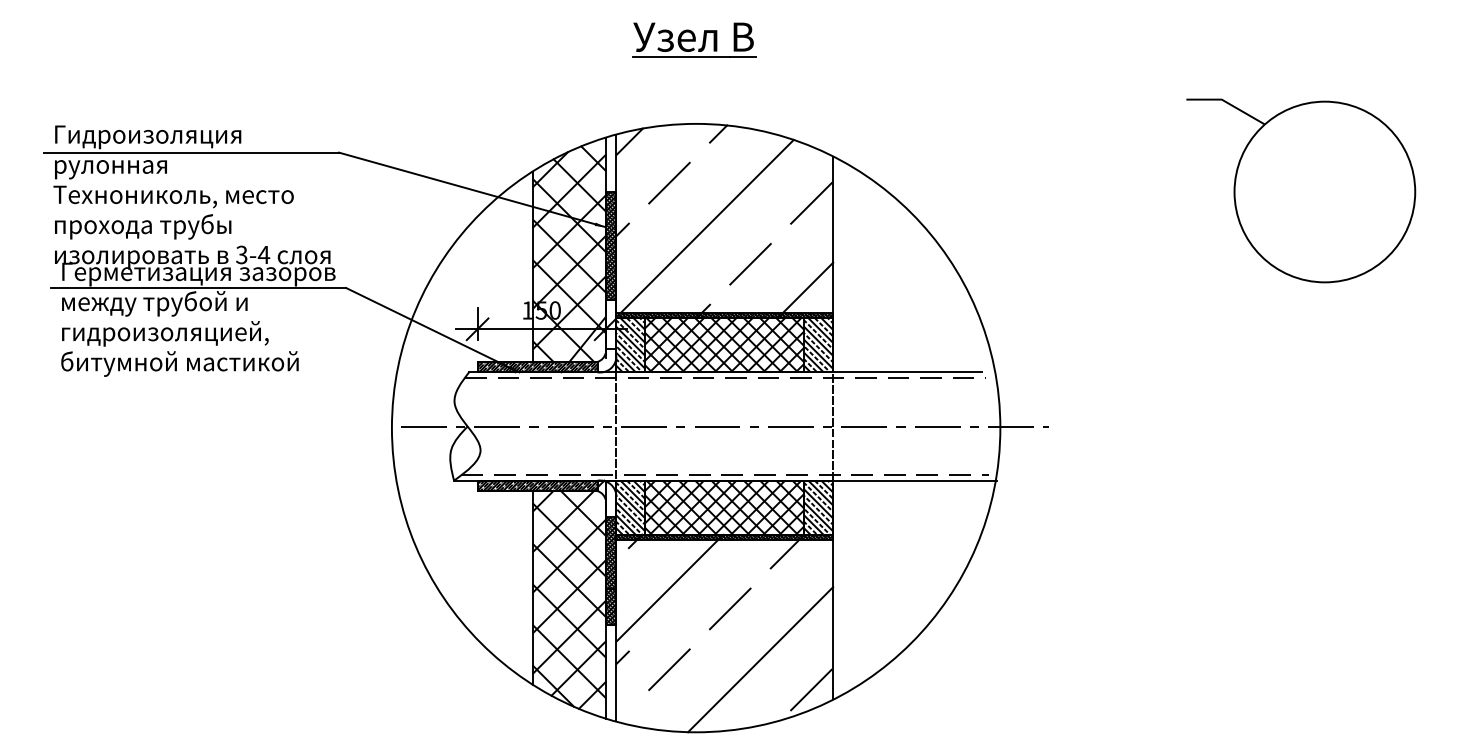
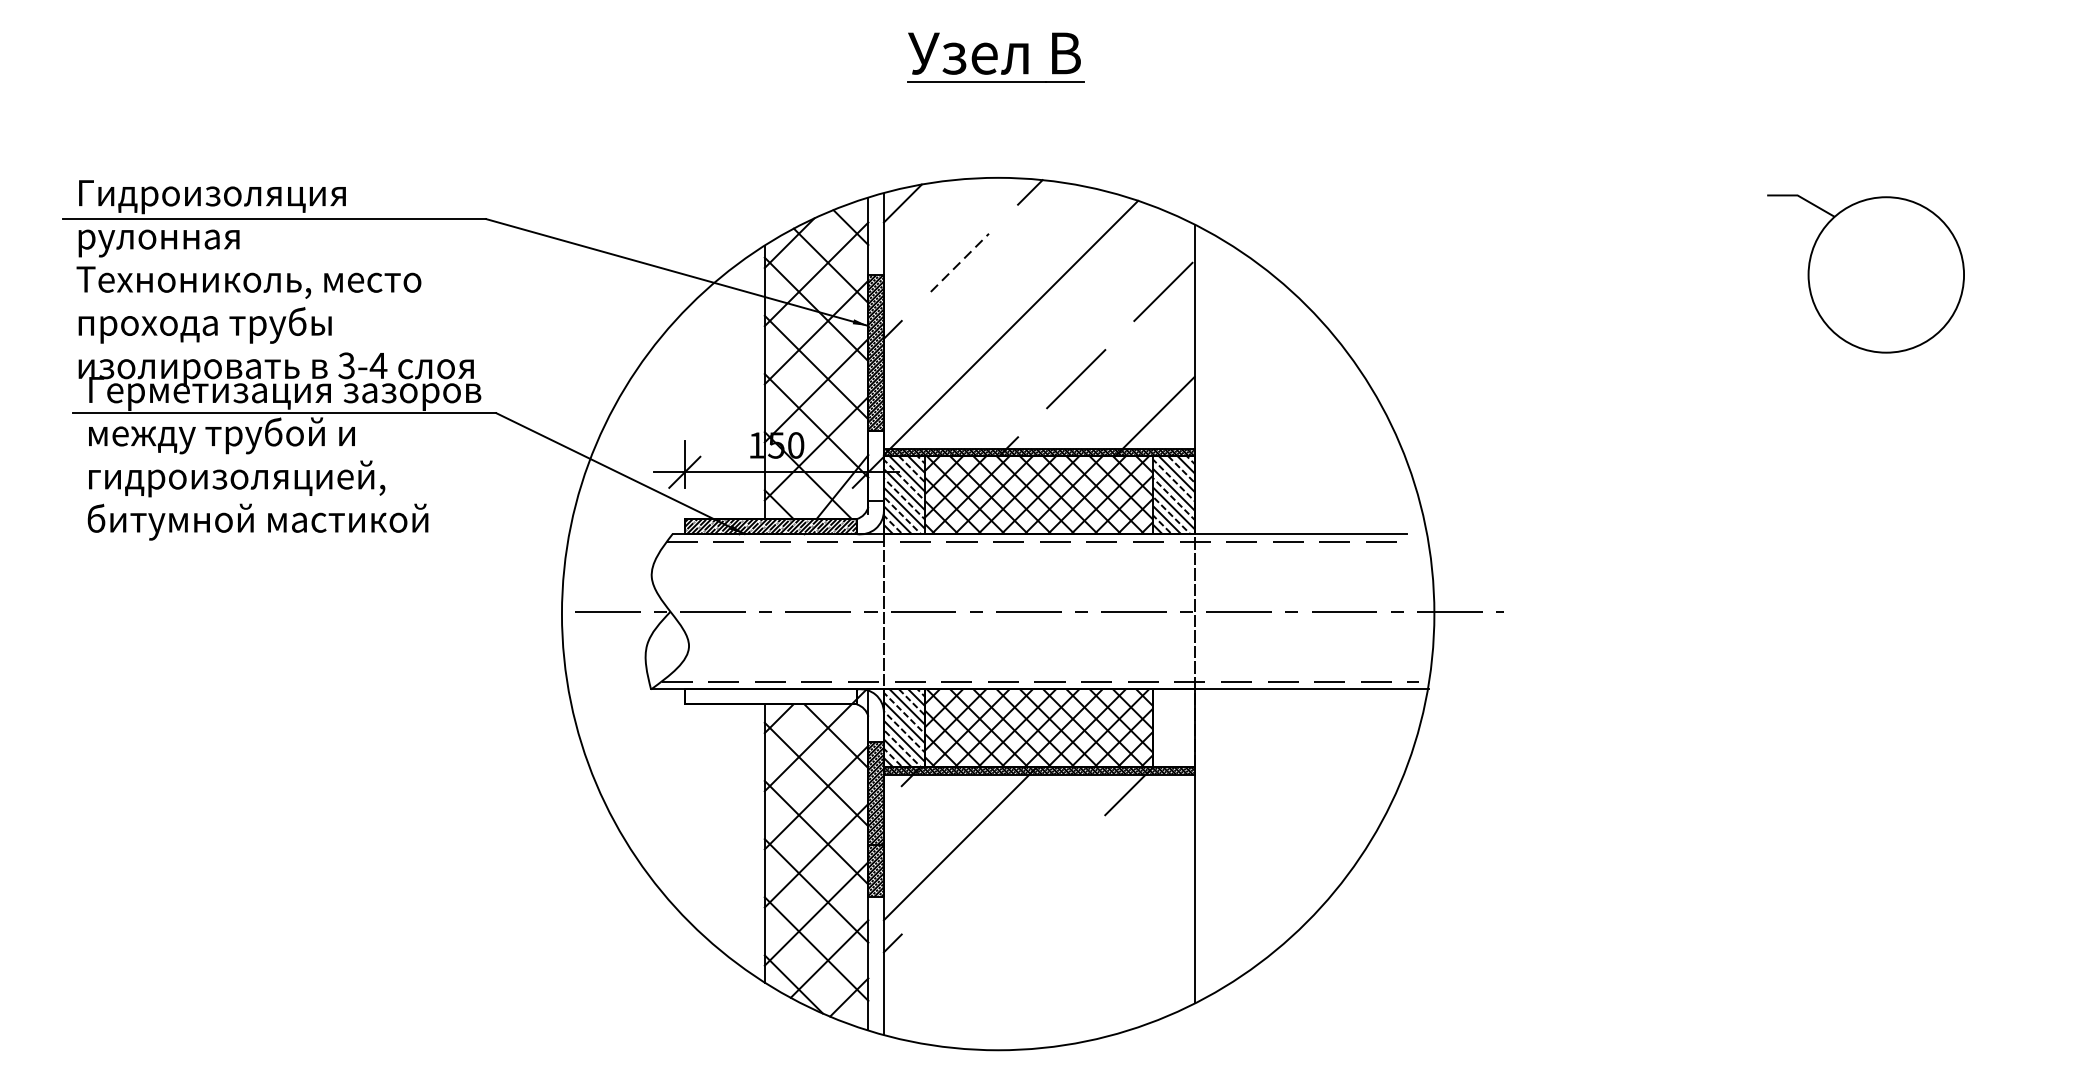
line: (669, 183) -> (959, 263), solid -> dashed
part: (1301, 190) -> (1866, 273), size x0.6
hatch: (537, 485) -> (770, 696), removed
hatch: (818, 507) -> (1173, 727), removed
line: (730, 608) -> (1047, 872), removed
line: (760, 659) -> (1090, 945), removed
line: (669, 669) -> (959, 960), removed
line: (811, 689) -> (1163, 988), removed

